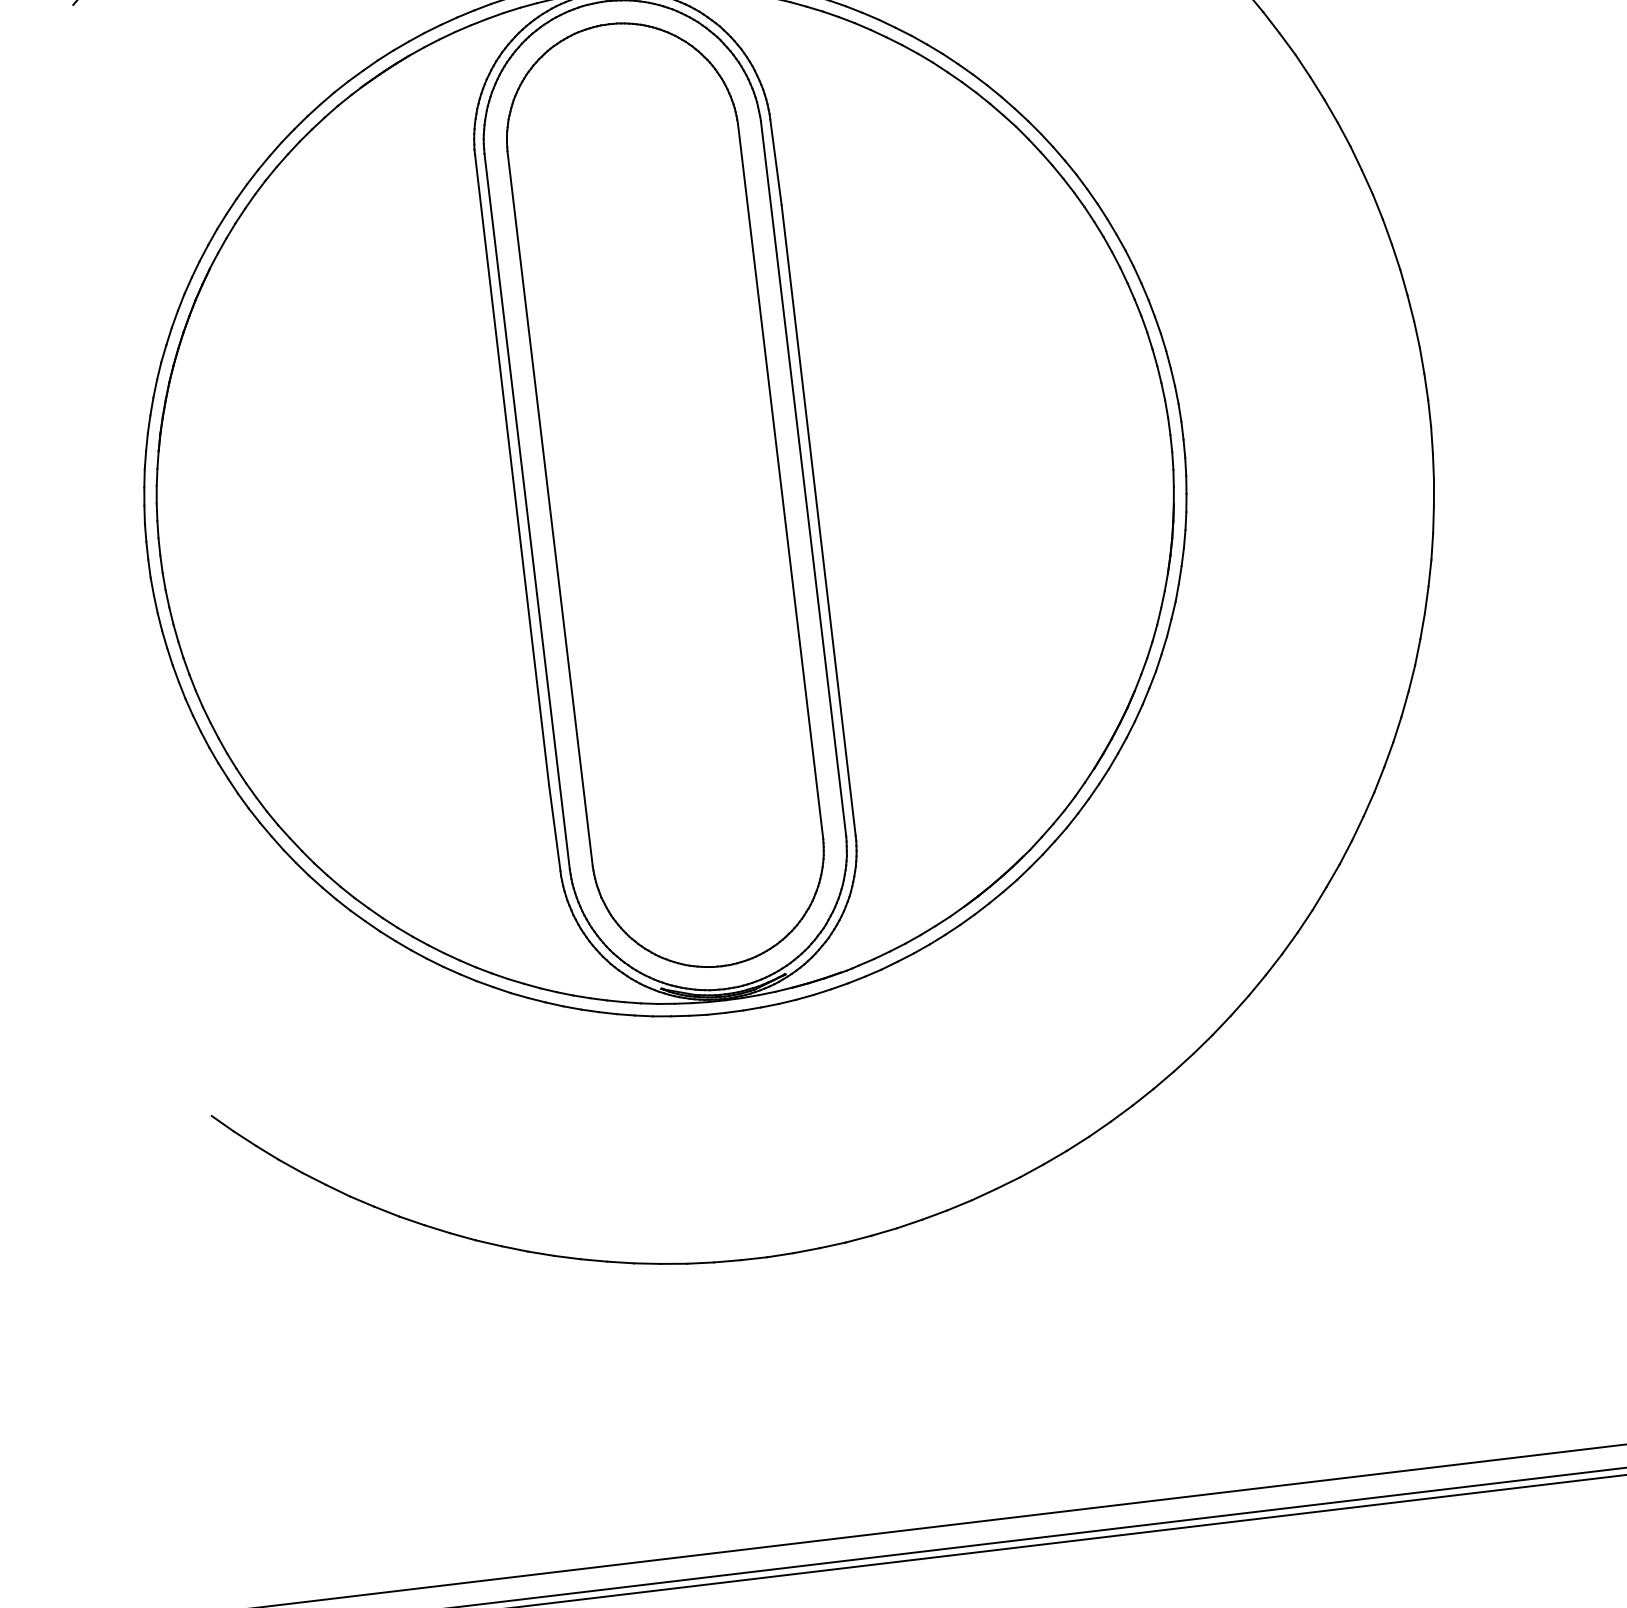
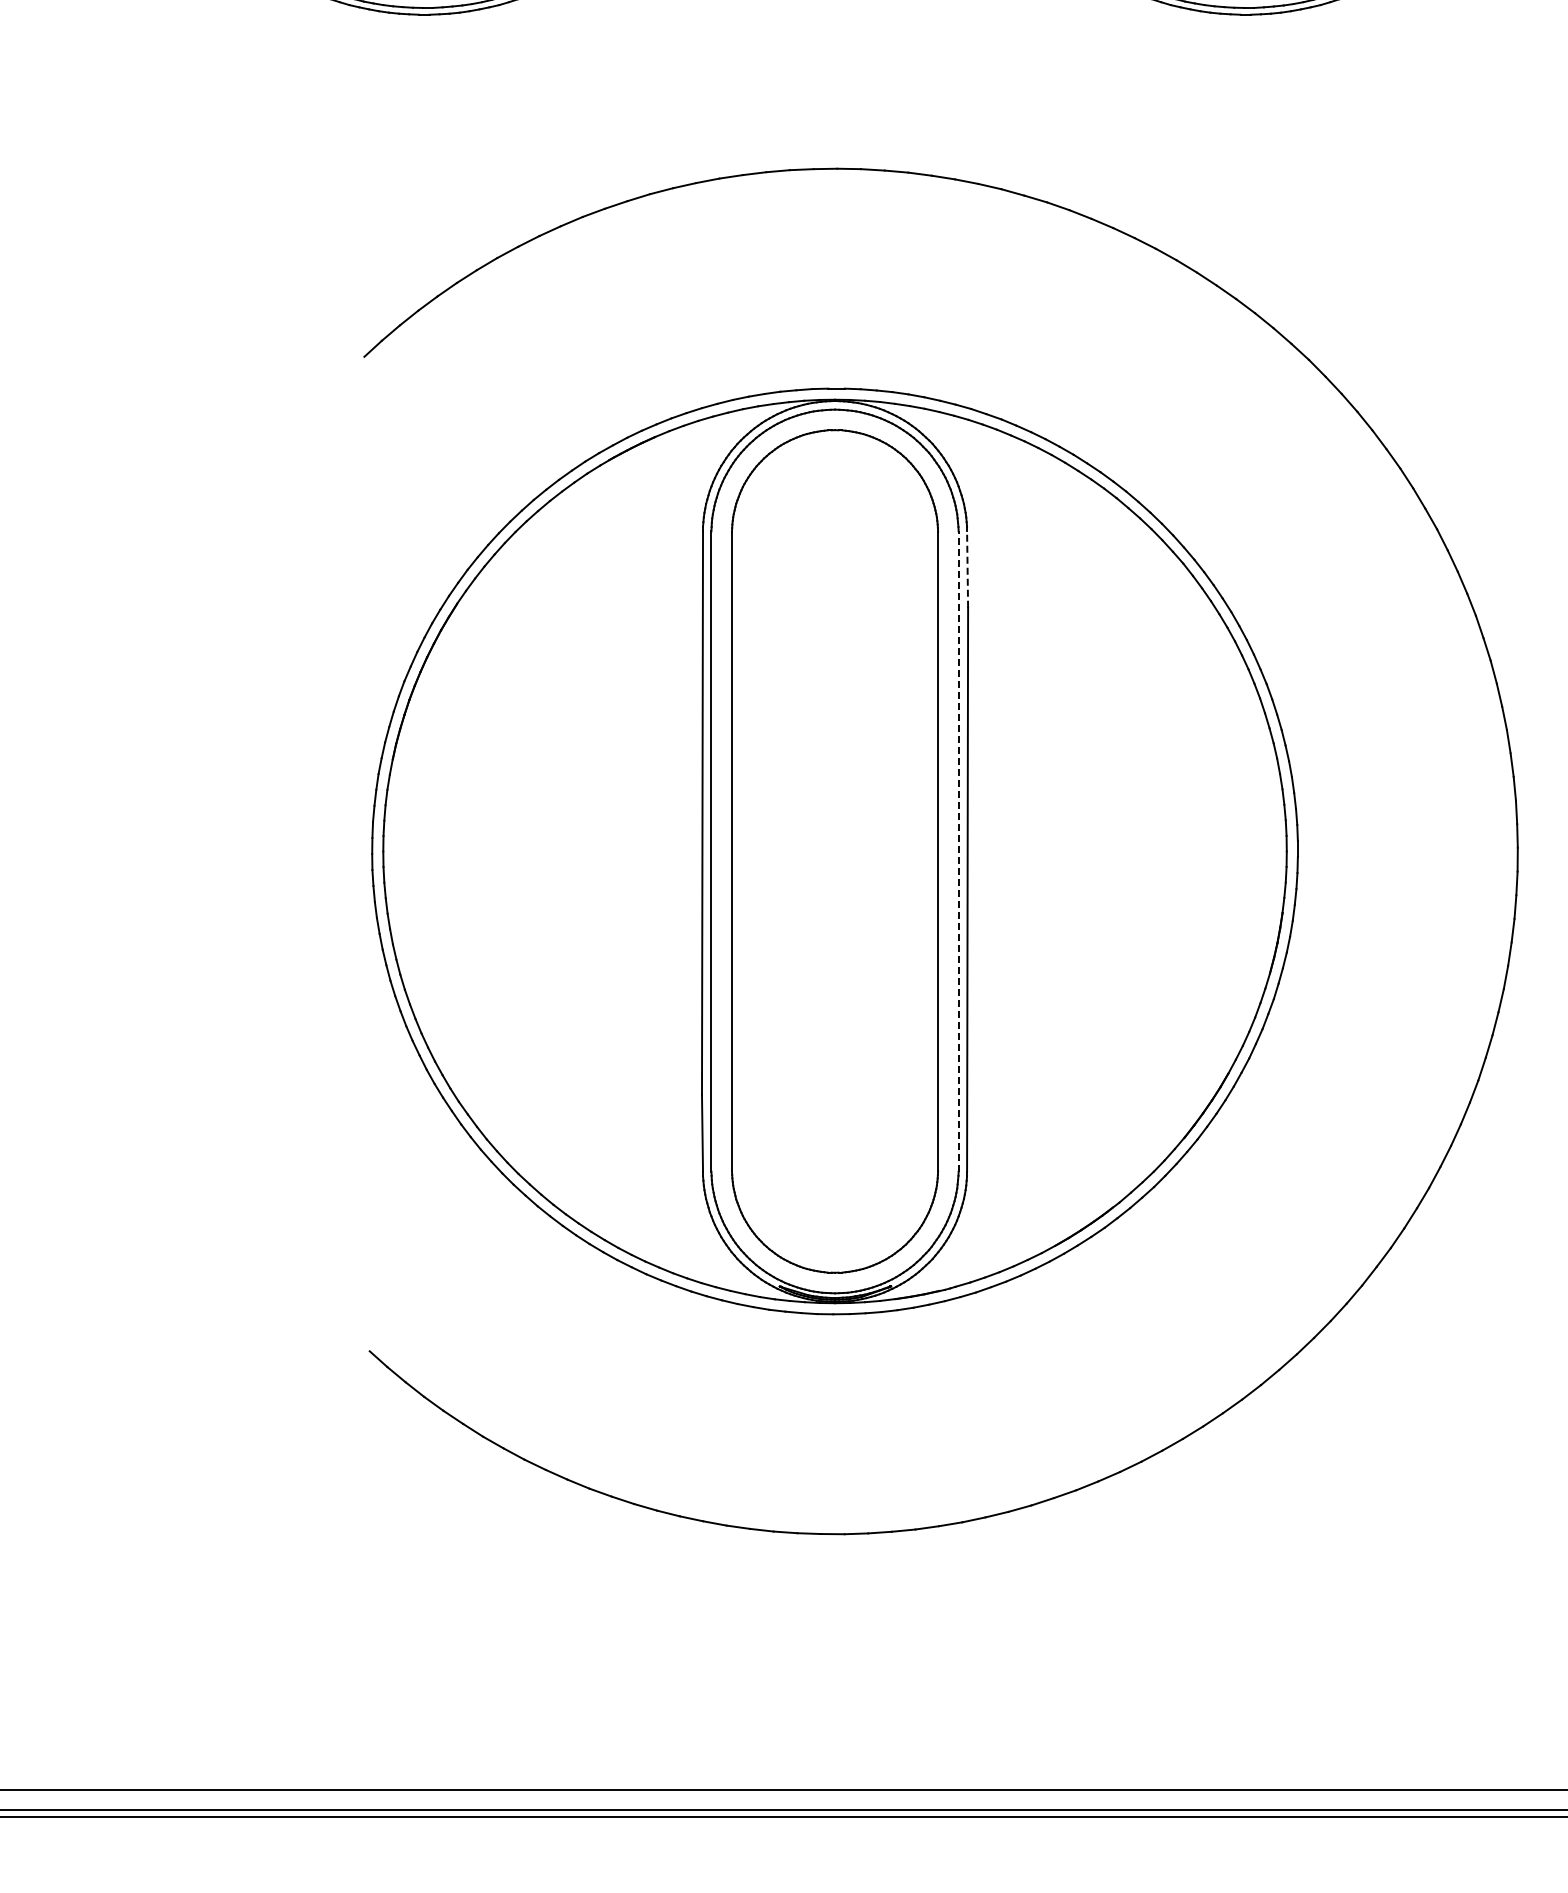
line: (775, 161) -> (967, 568), solid -> dashed
line: (803, 477) -> (958, 850), solid -> dashed

